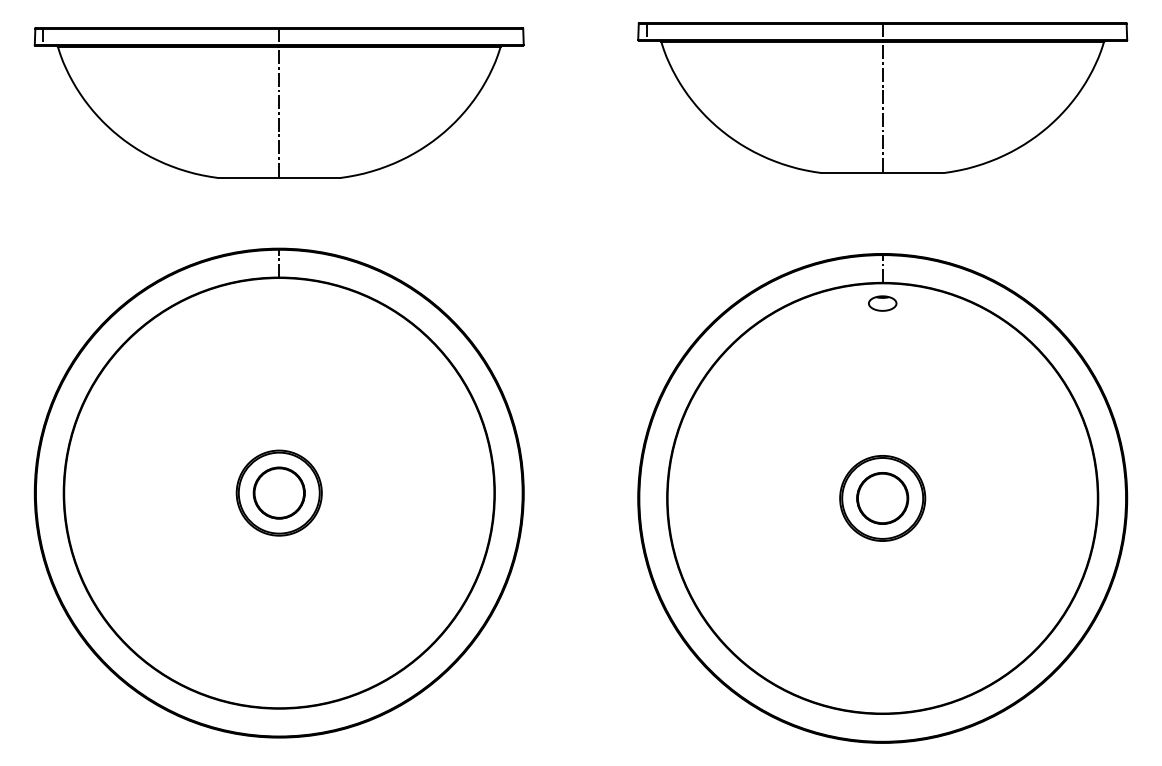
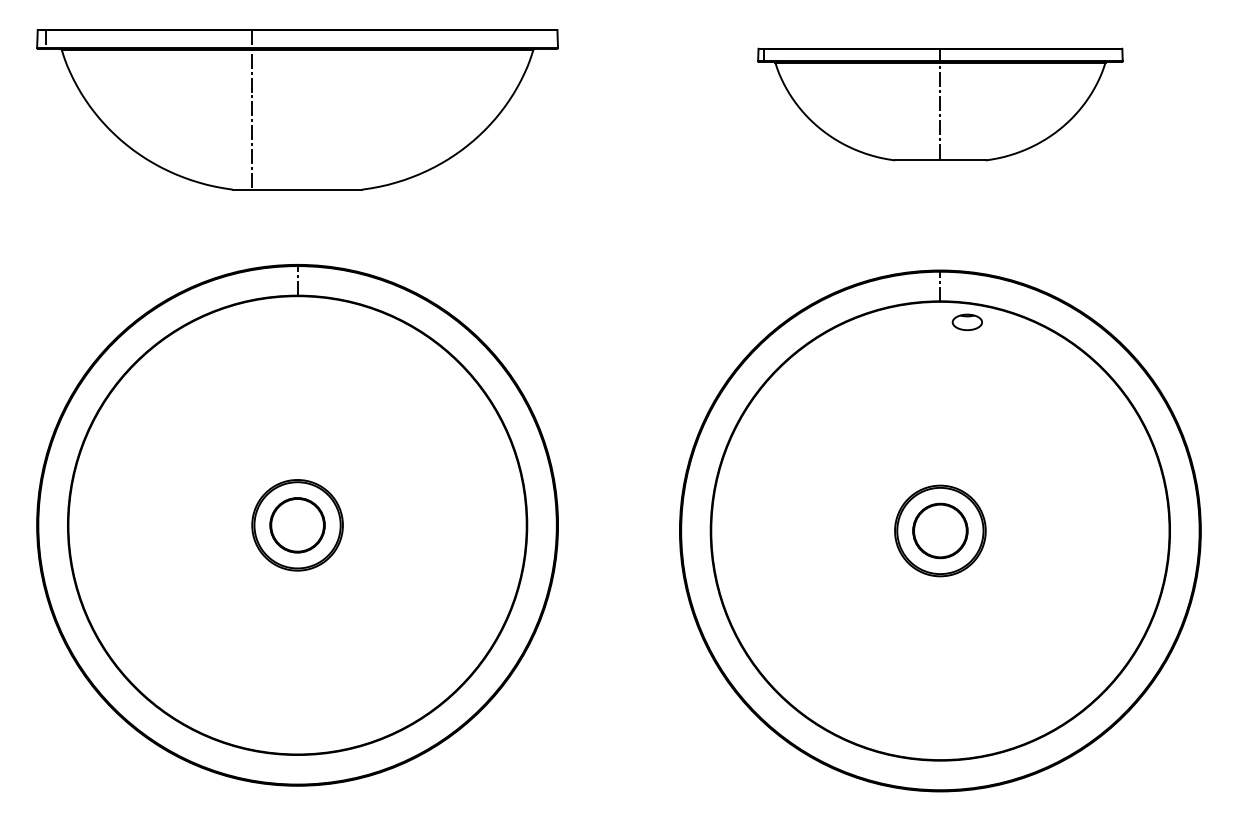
part: (882, 98) -> (940, 104), size x0.7
line: (279, 102) -> (251, 109), moved
part: (881, 303) -> (966, 322), moved

